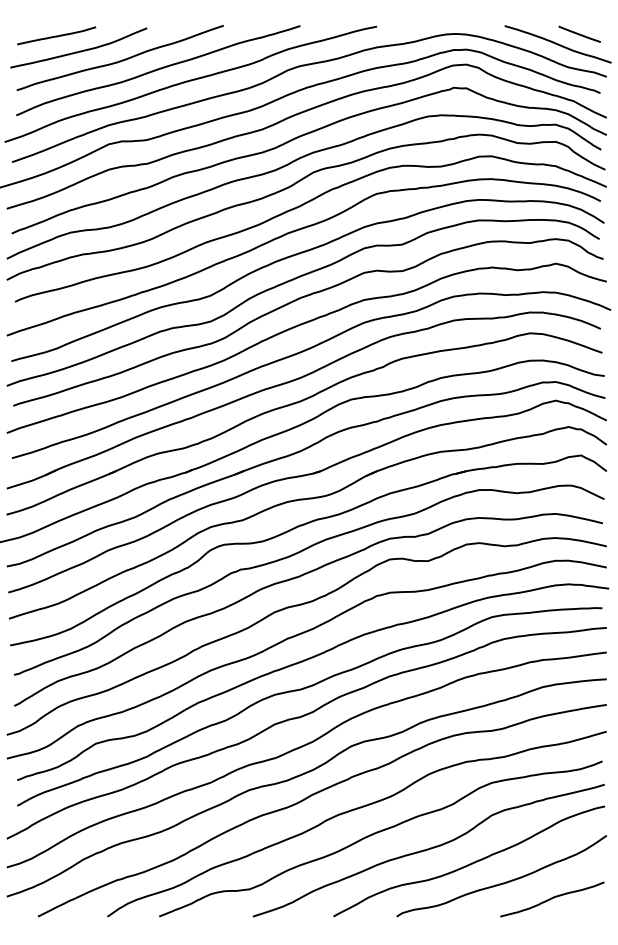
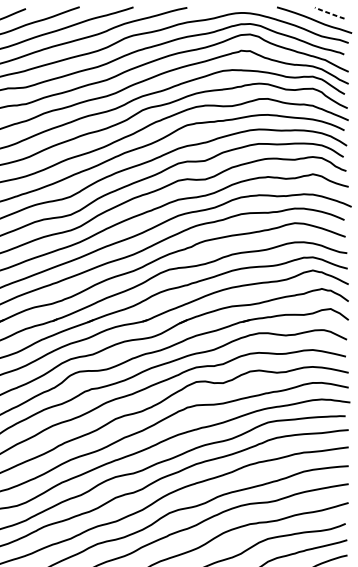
line: (579, 34) -> (329, 13), solid -> dashed

